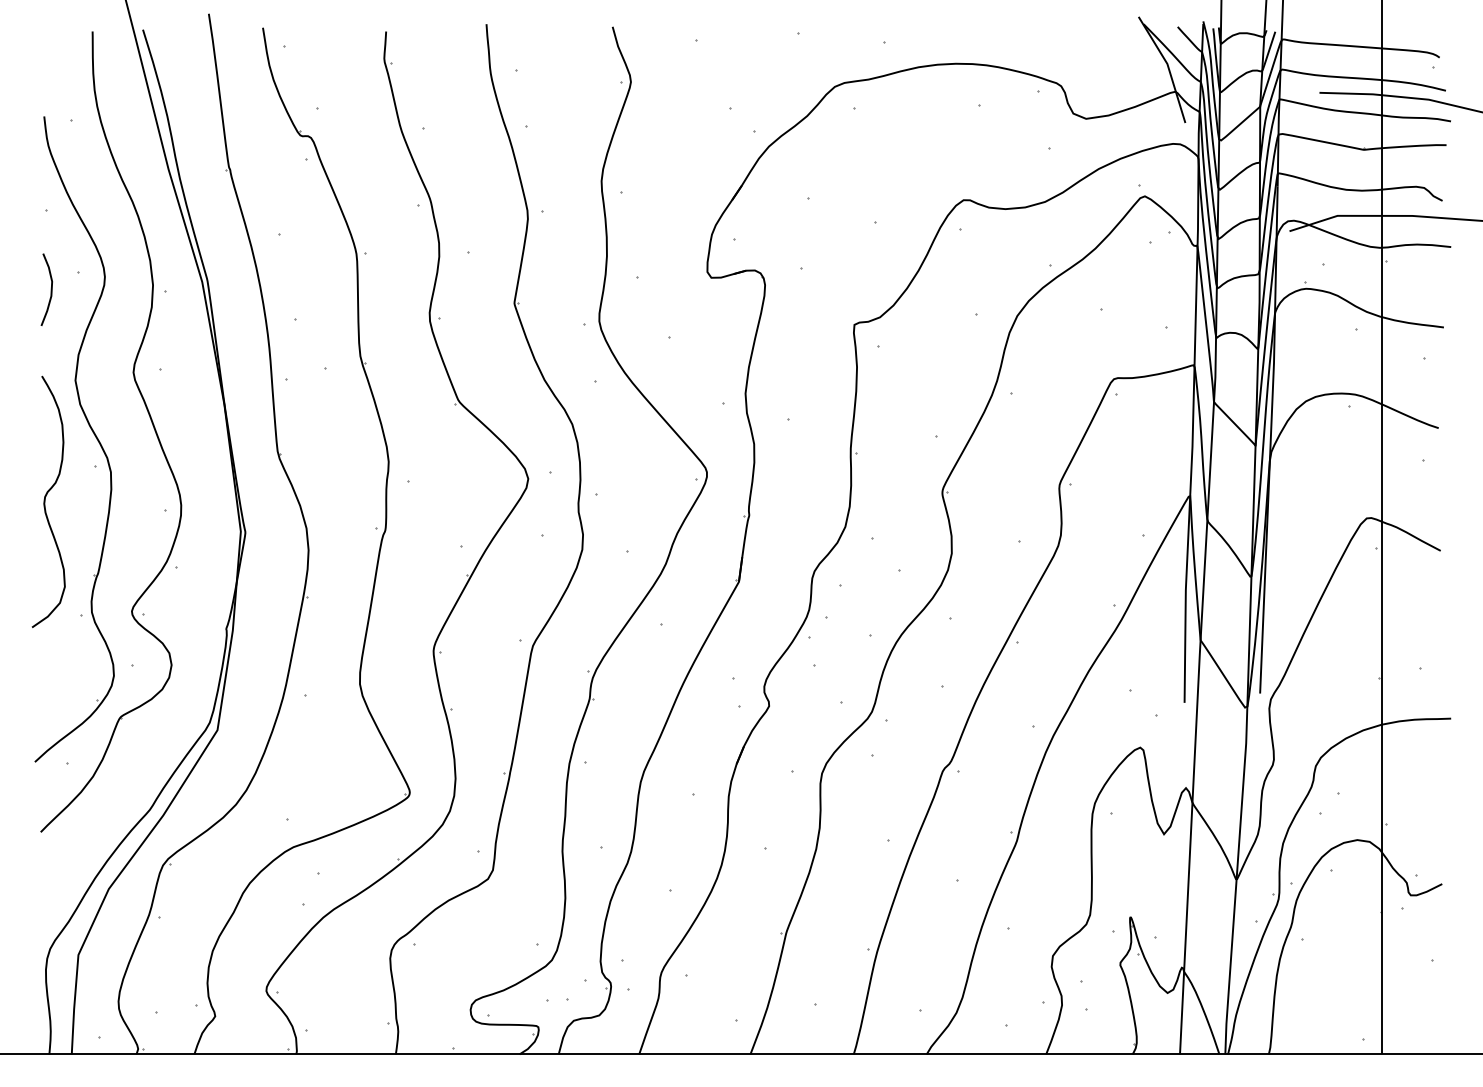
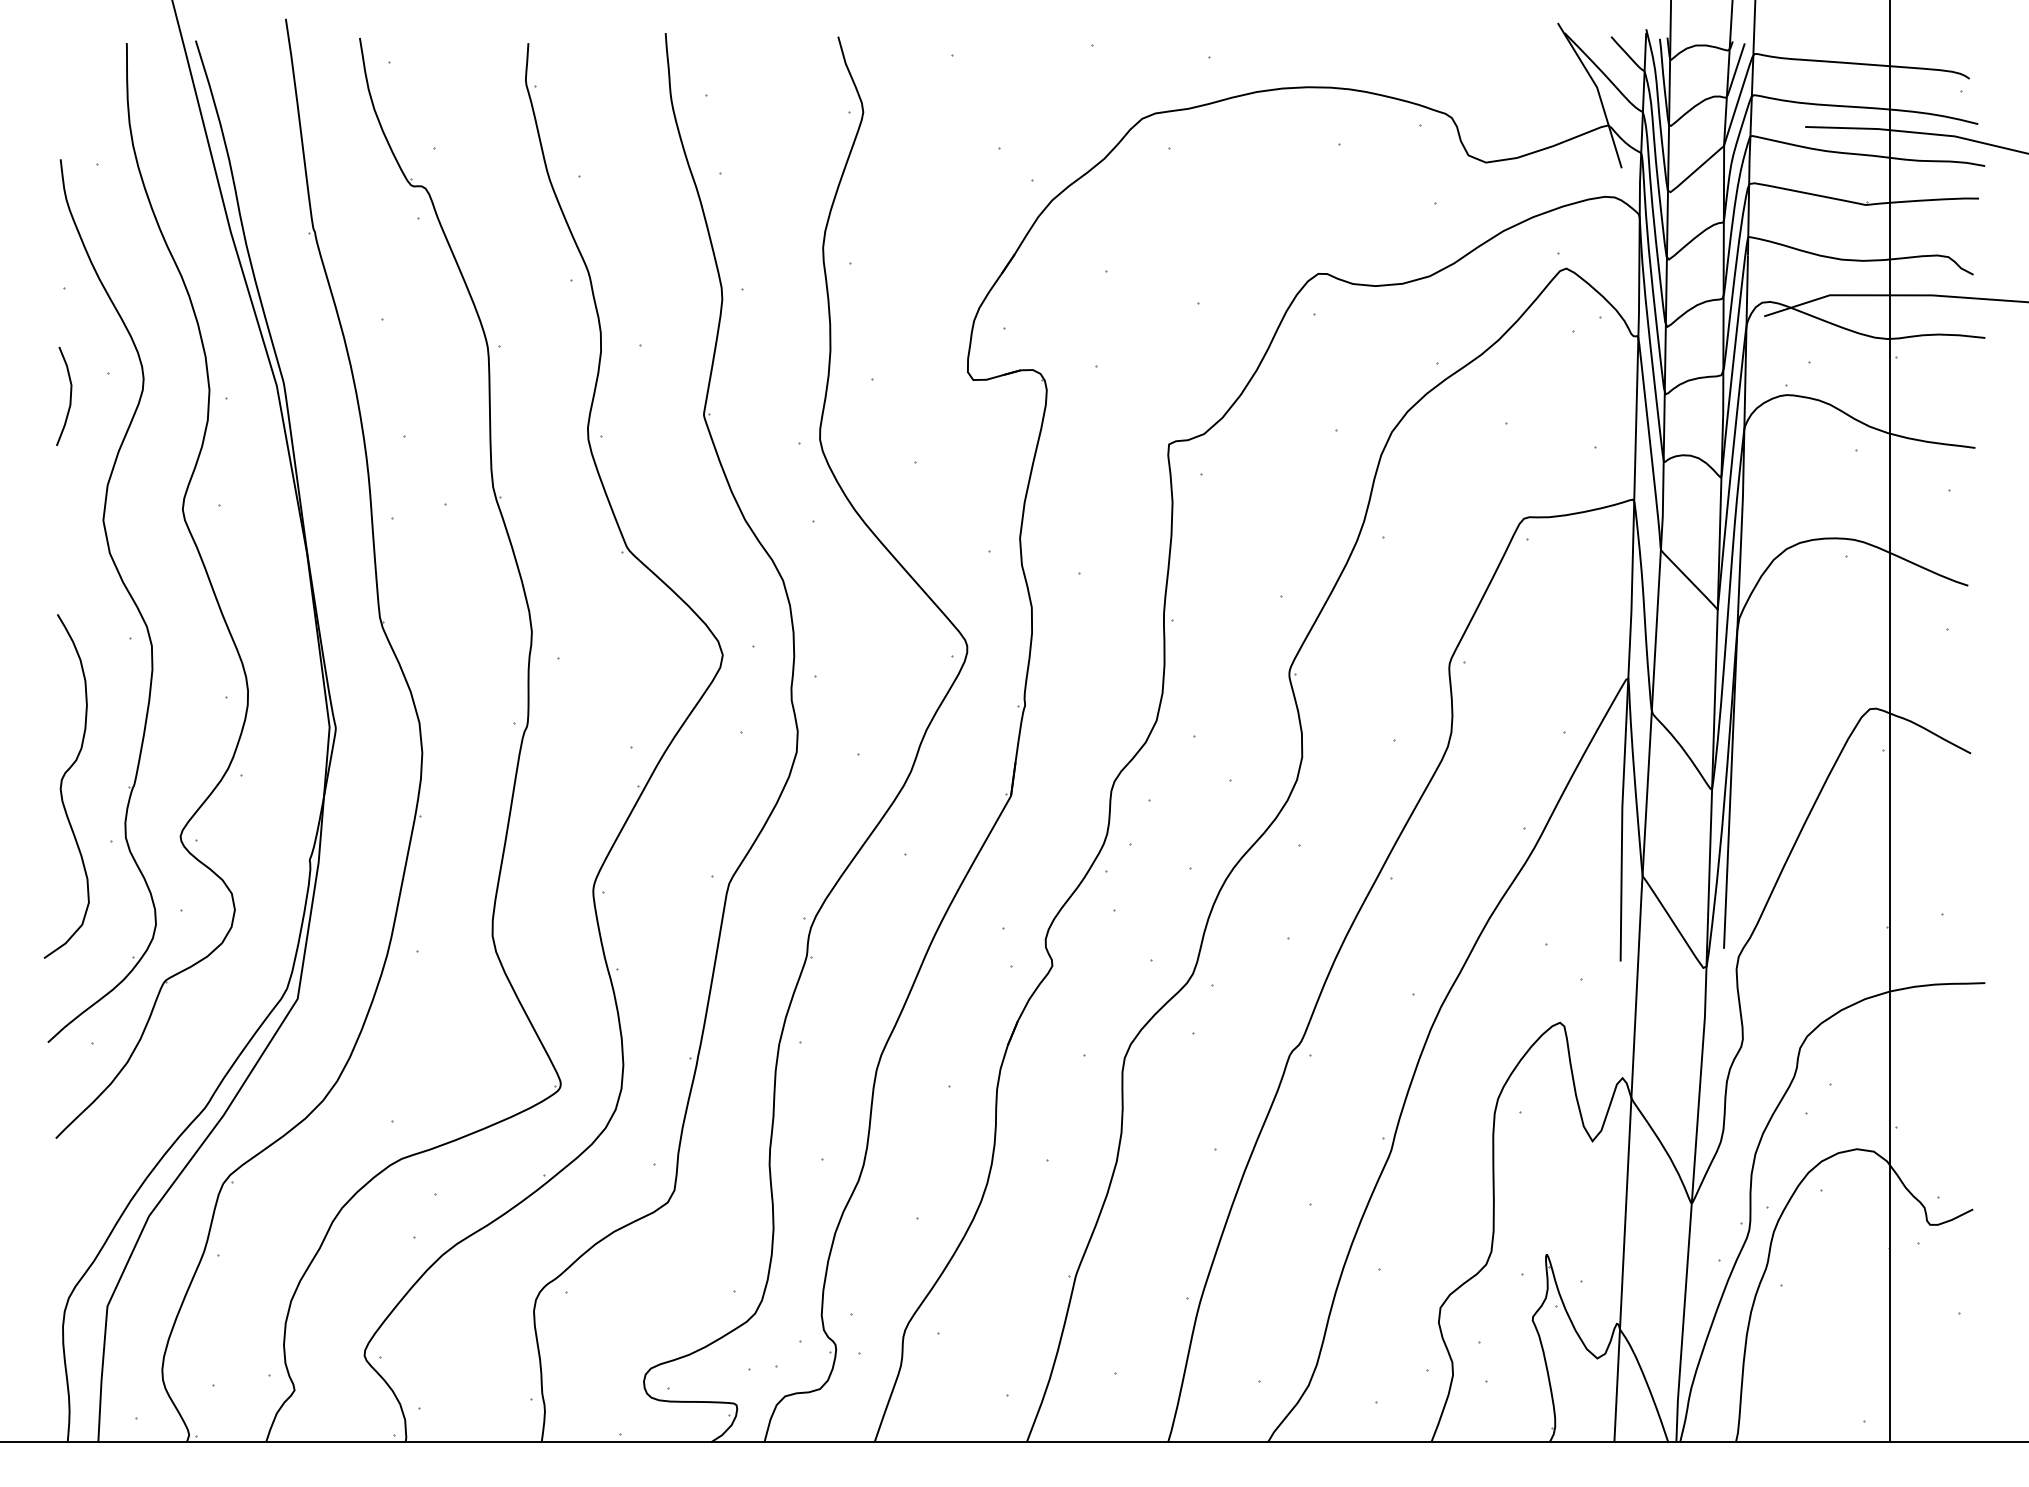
curve: (45, 501) -> (62, 785), moved

